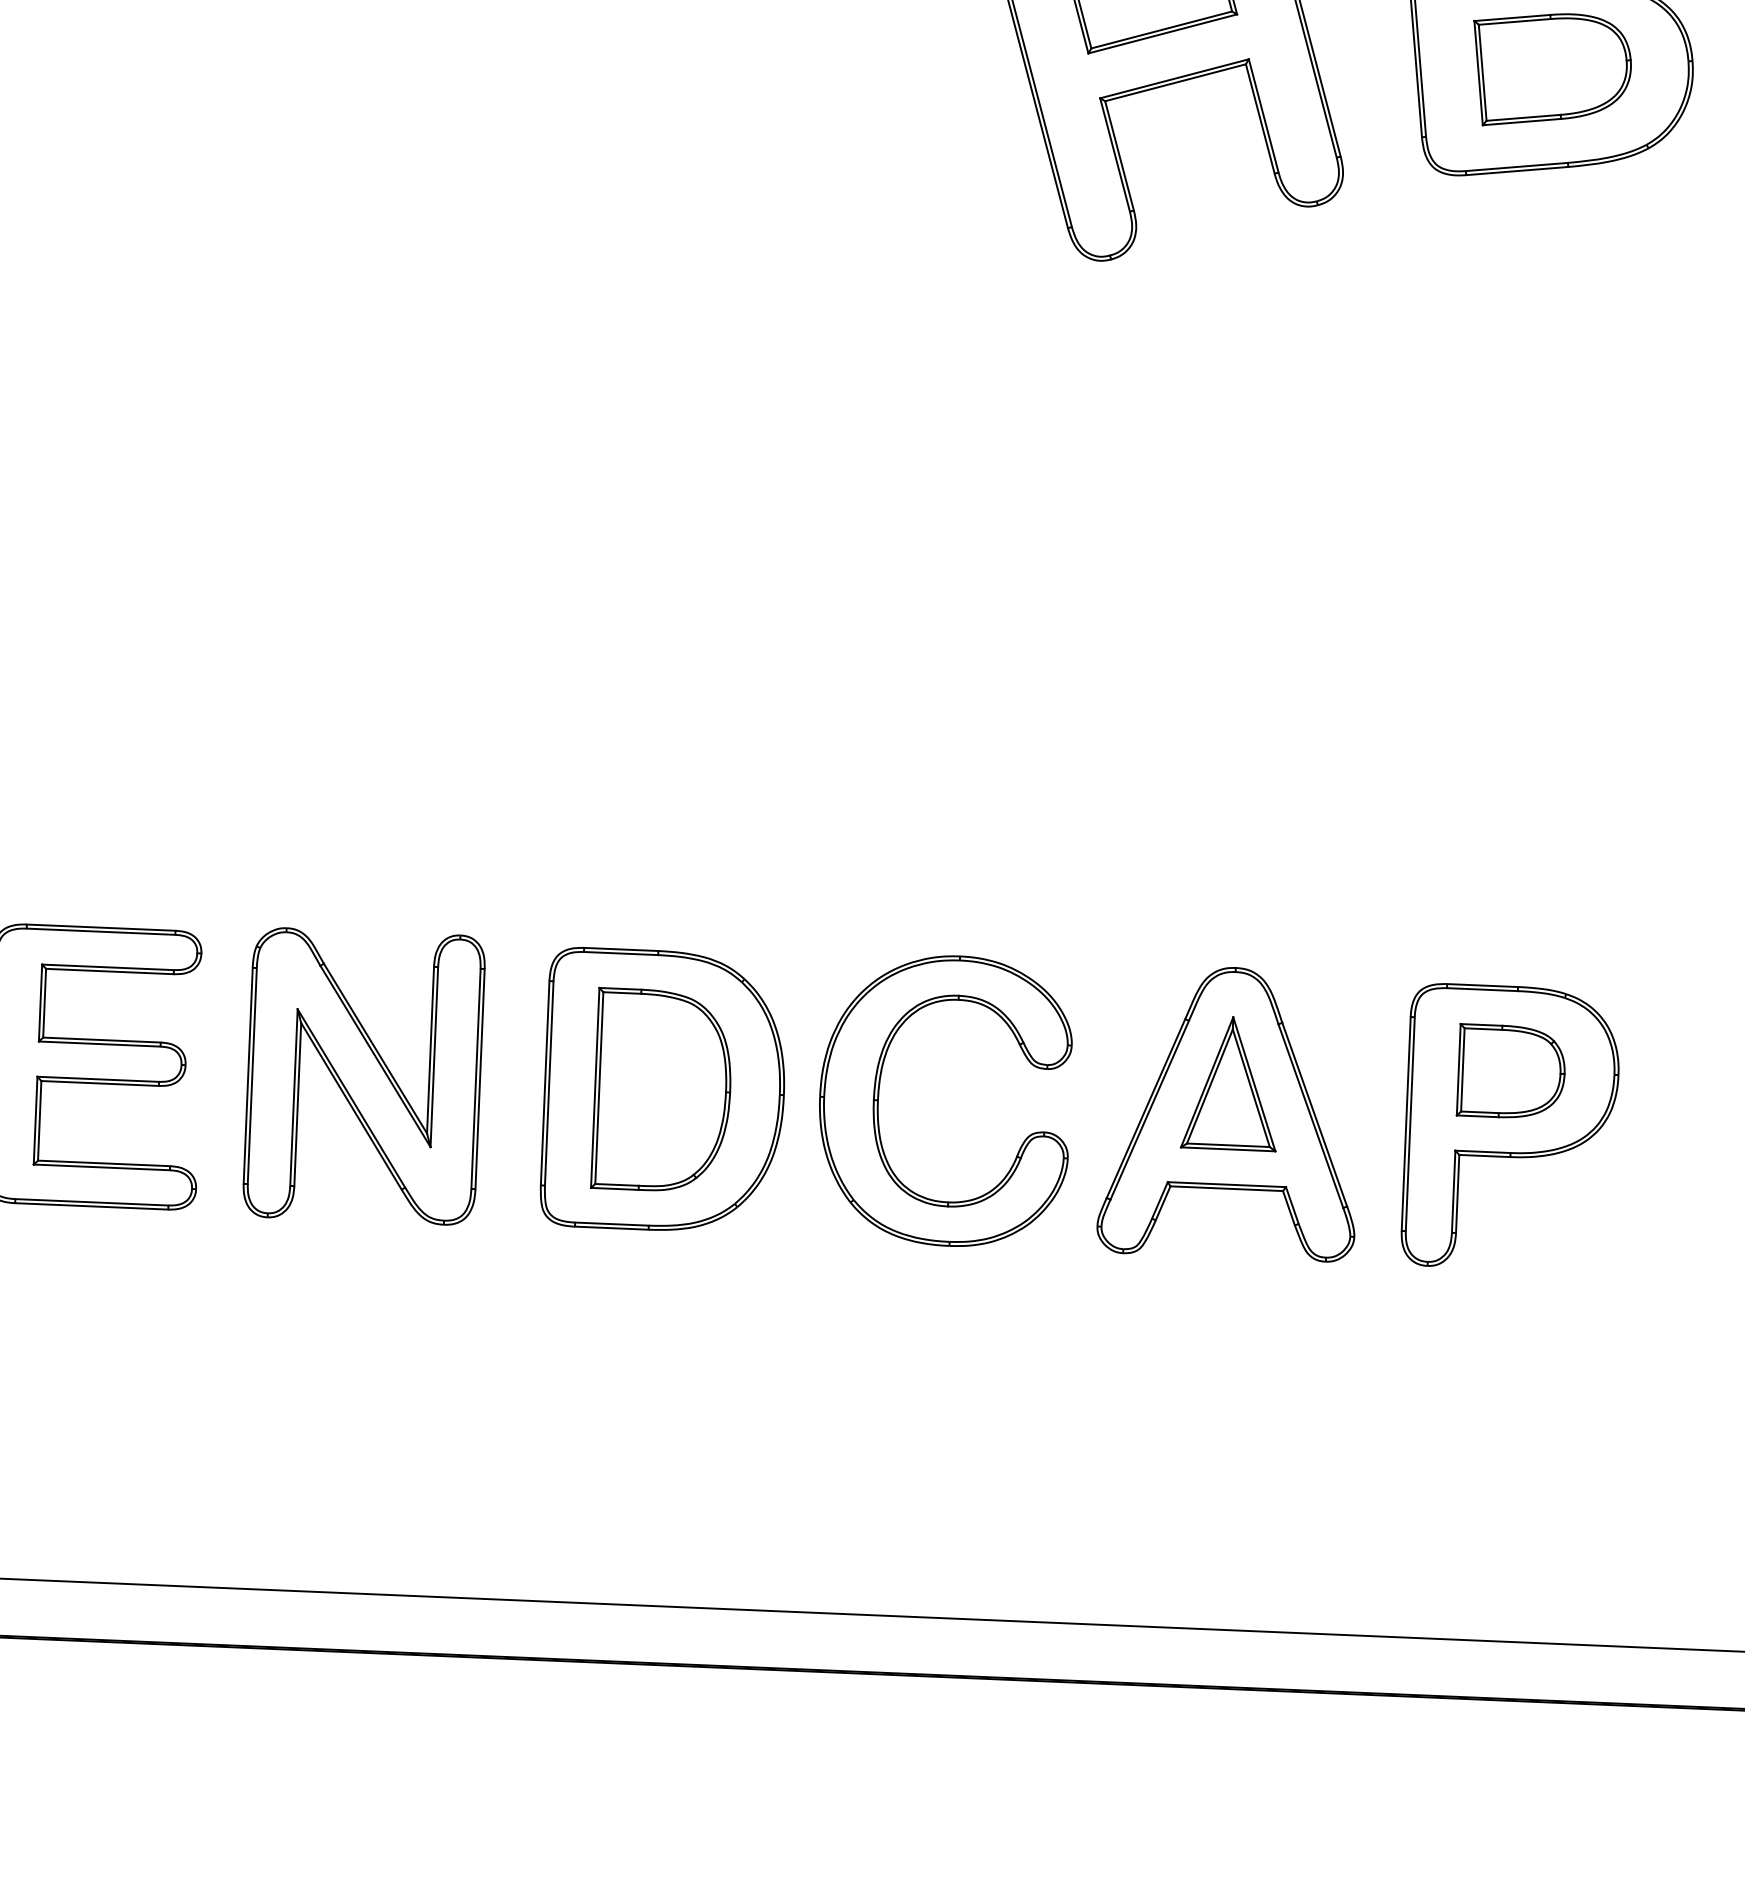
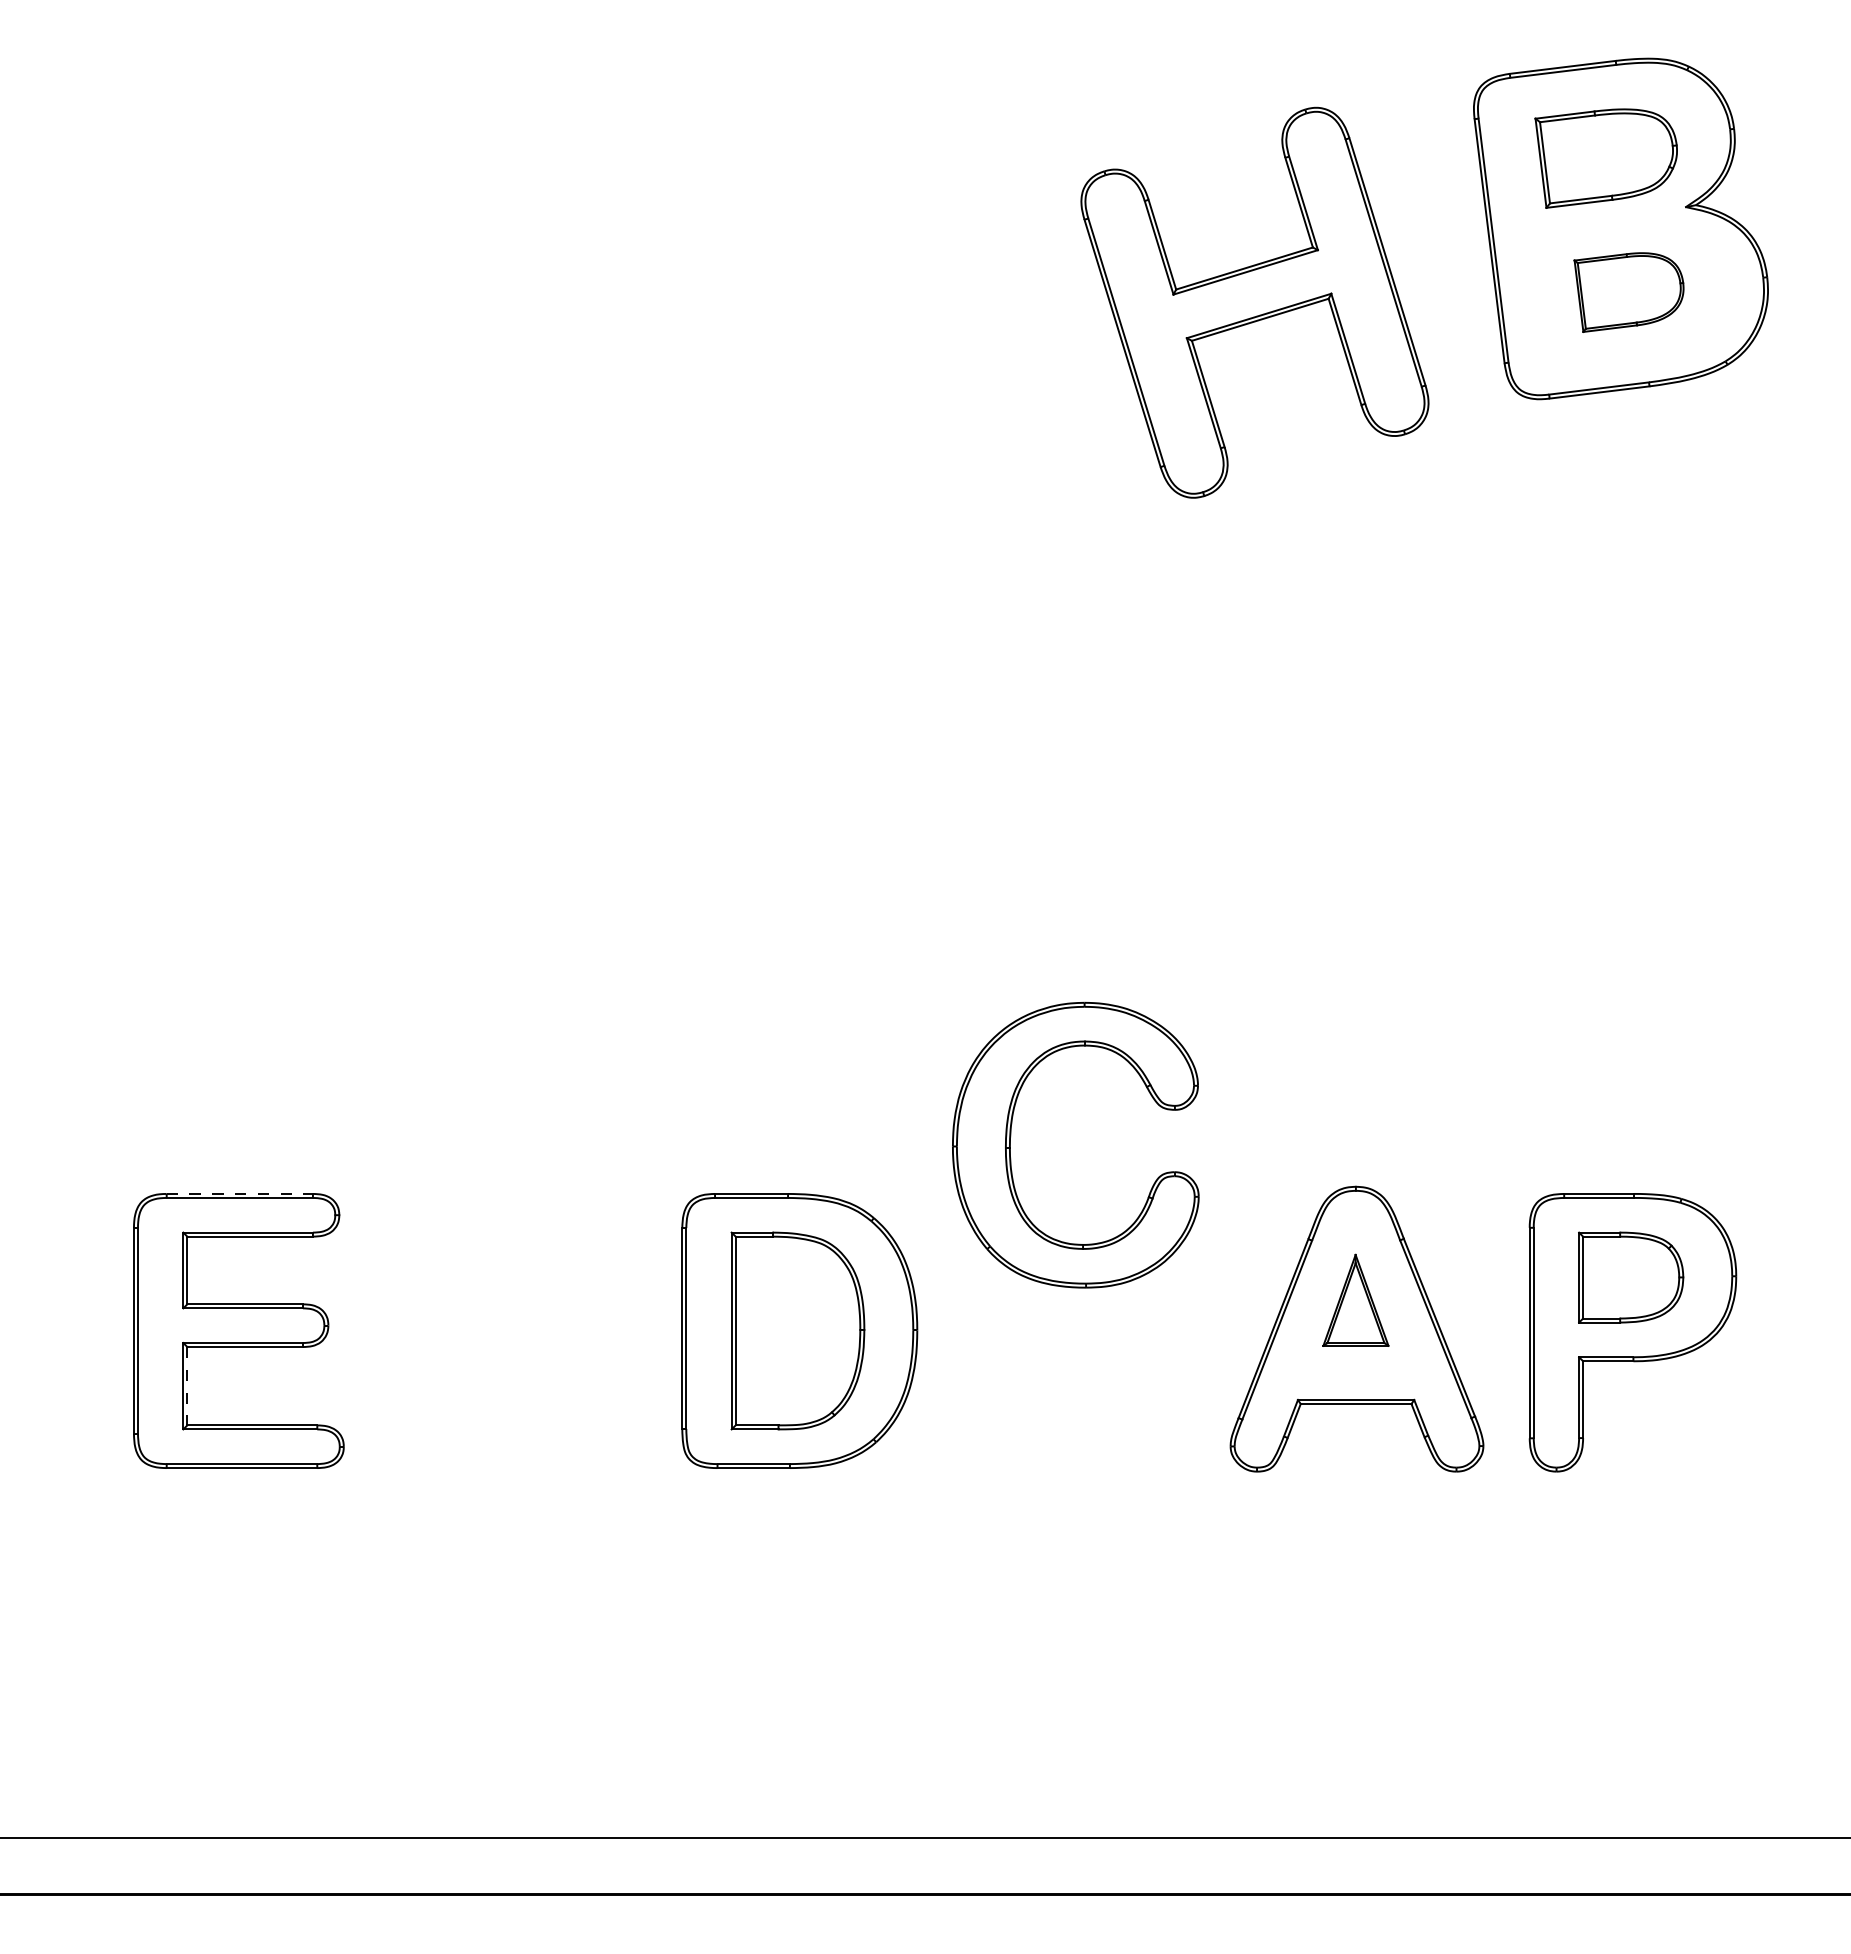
part: (1550, 70) -> (1628, 292), size x0.7
line: (101, 927) -> (240, 1193), solid -> dashed
part: (364, 1075) -> (504, 1328), removed
part: (1230, 1083) -> (1355, 1300), size x0.7
part: (880, 1089) -> (1011, 1136), moved
line: (39, 1121) -> (187, 1386), solid -> dashed

